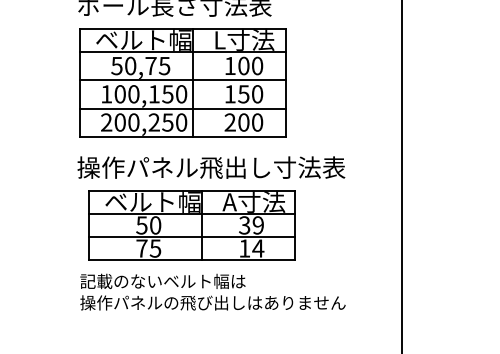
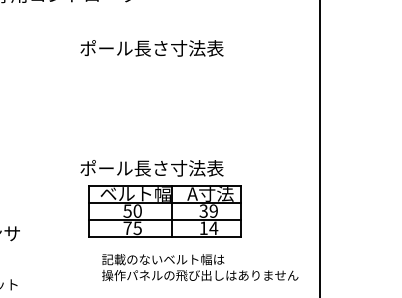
part: (182, 82) -> (157, 105), removed
text: (211, 167) -> (179, 168), 操作パネル飛出し寸法表 -> ポール長さ寸法表
text: (213, 292) -> (200, 267), moved

